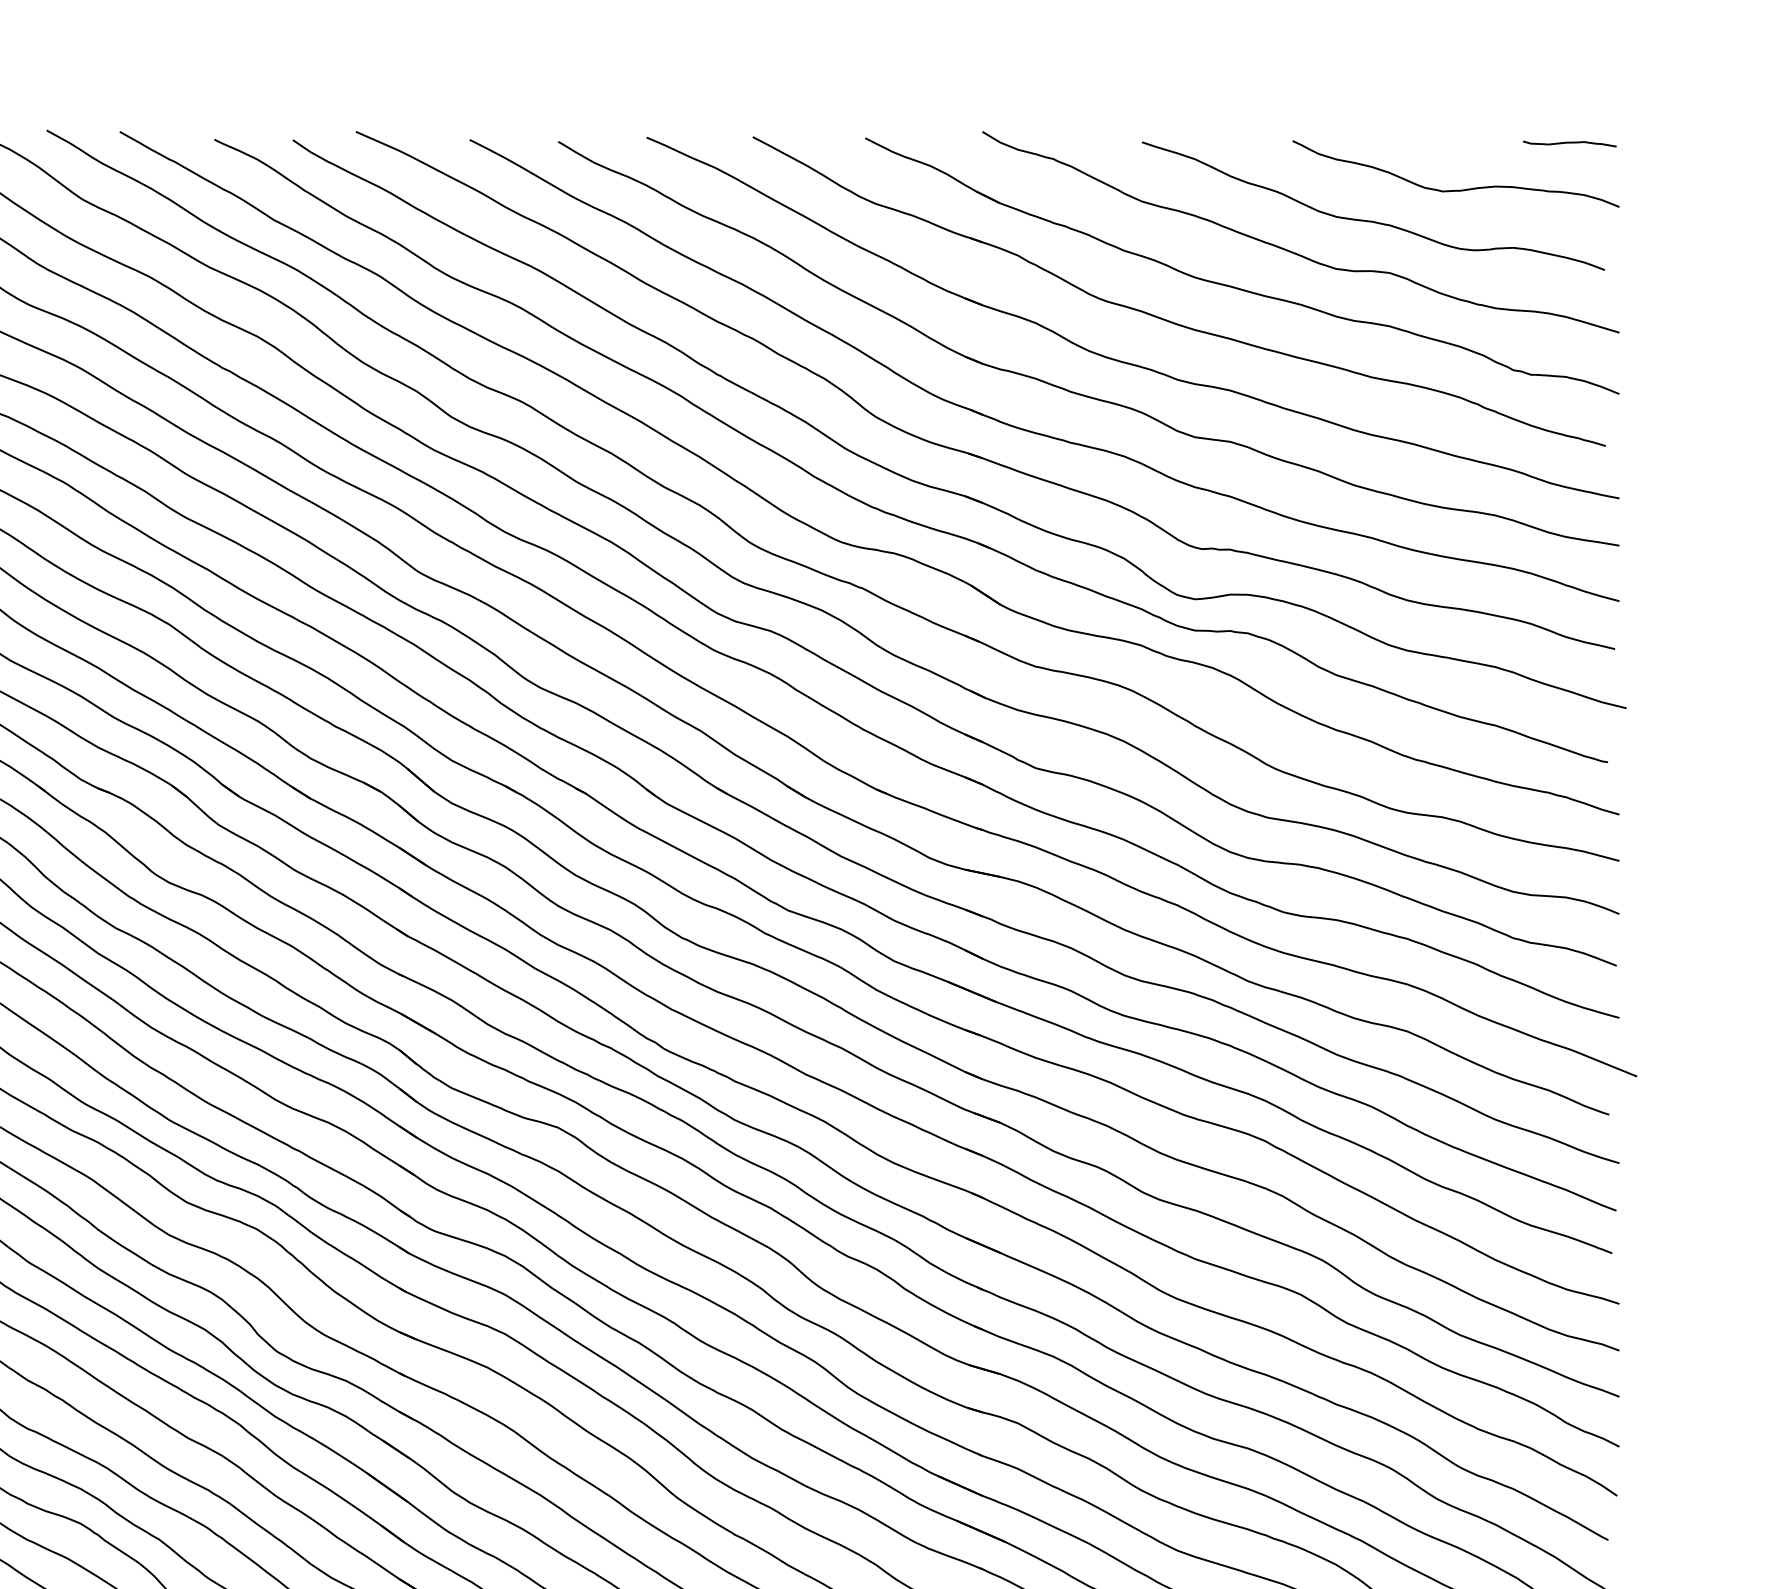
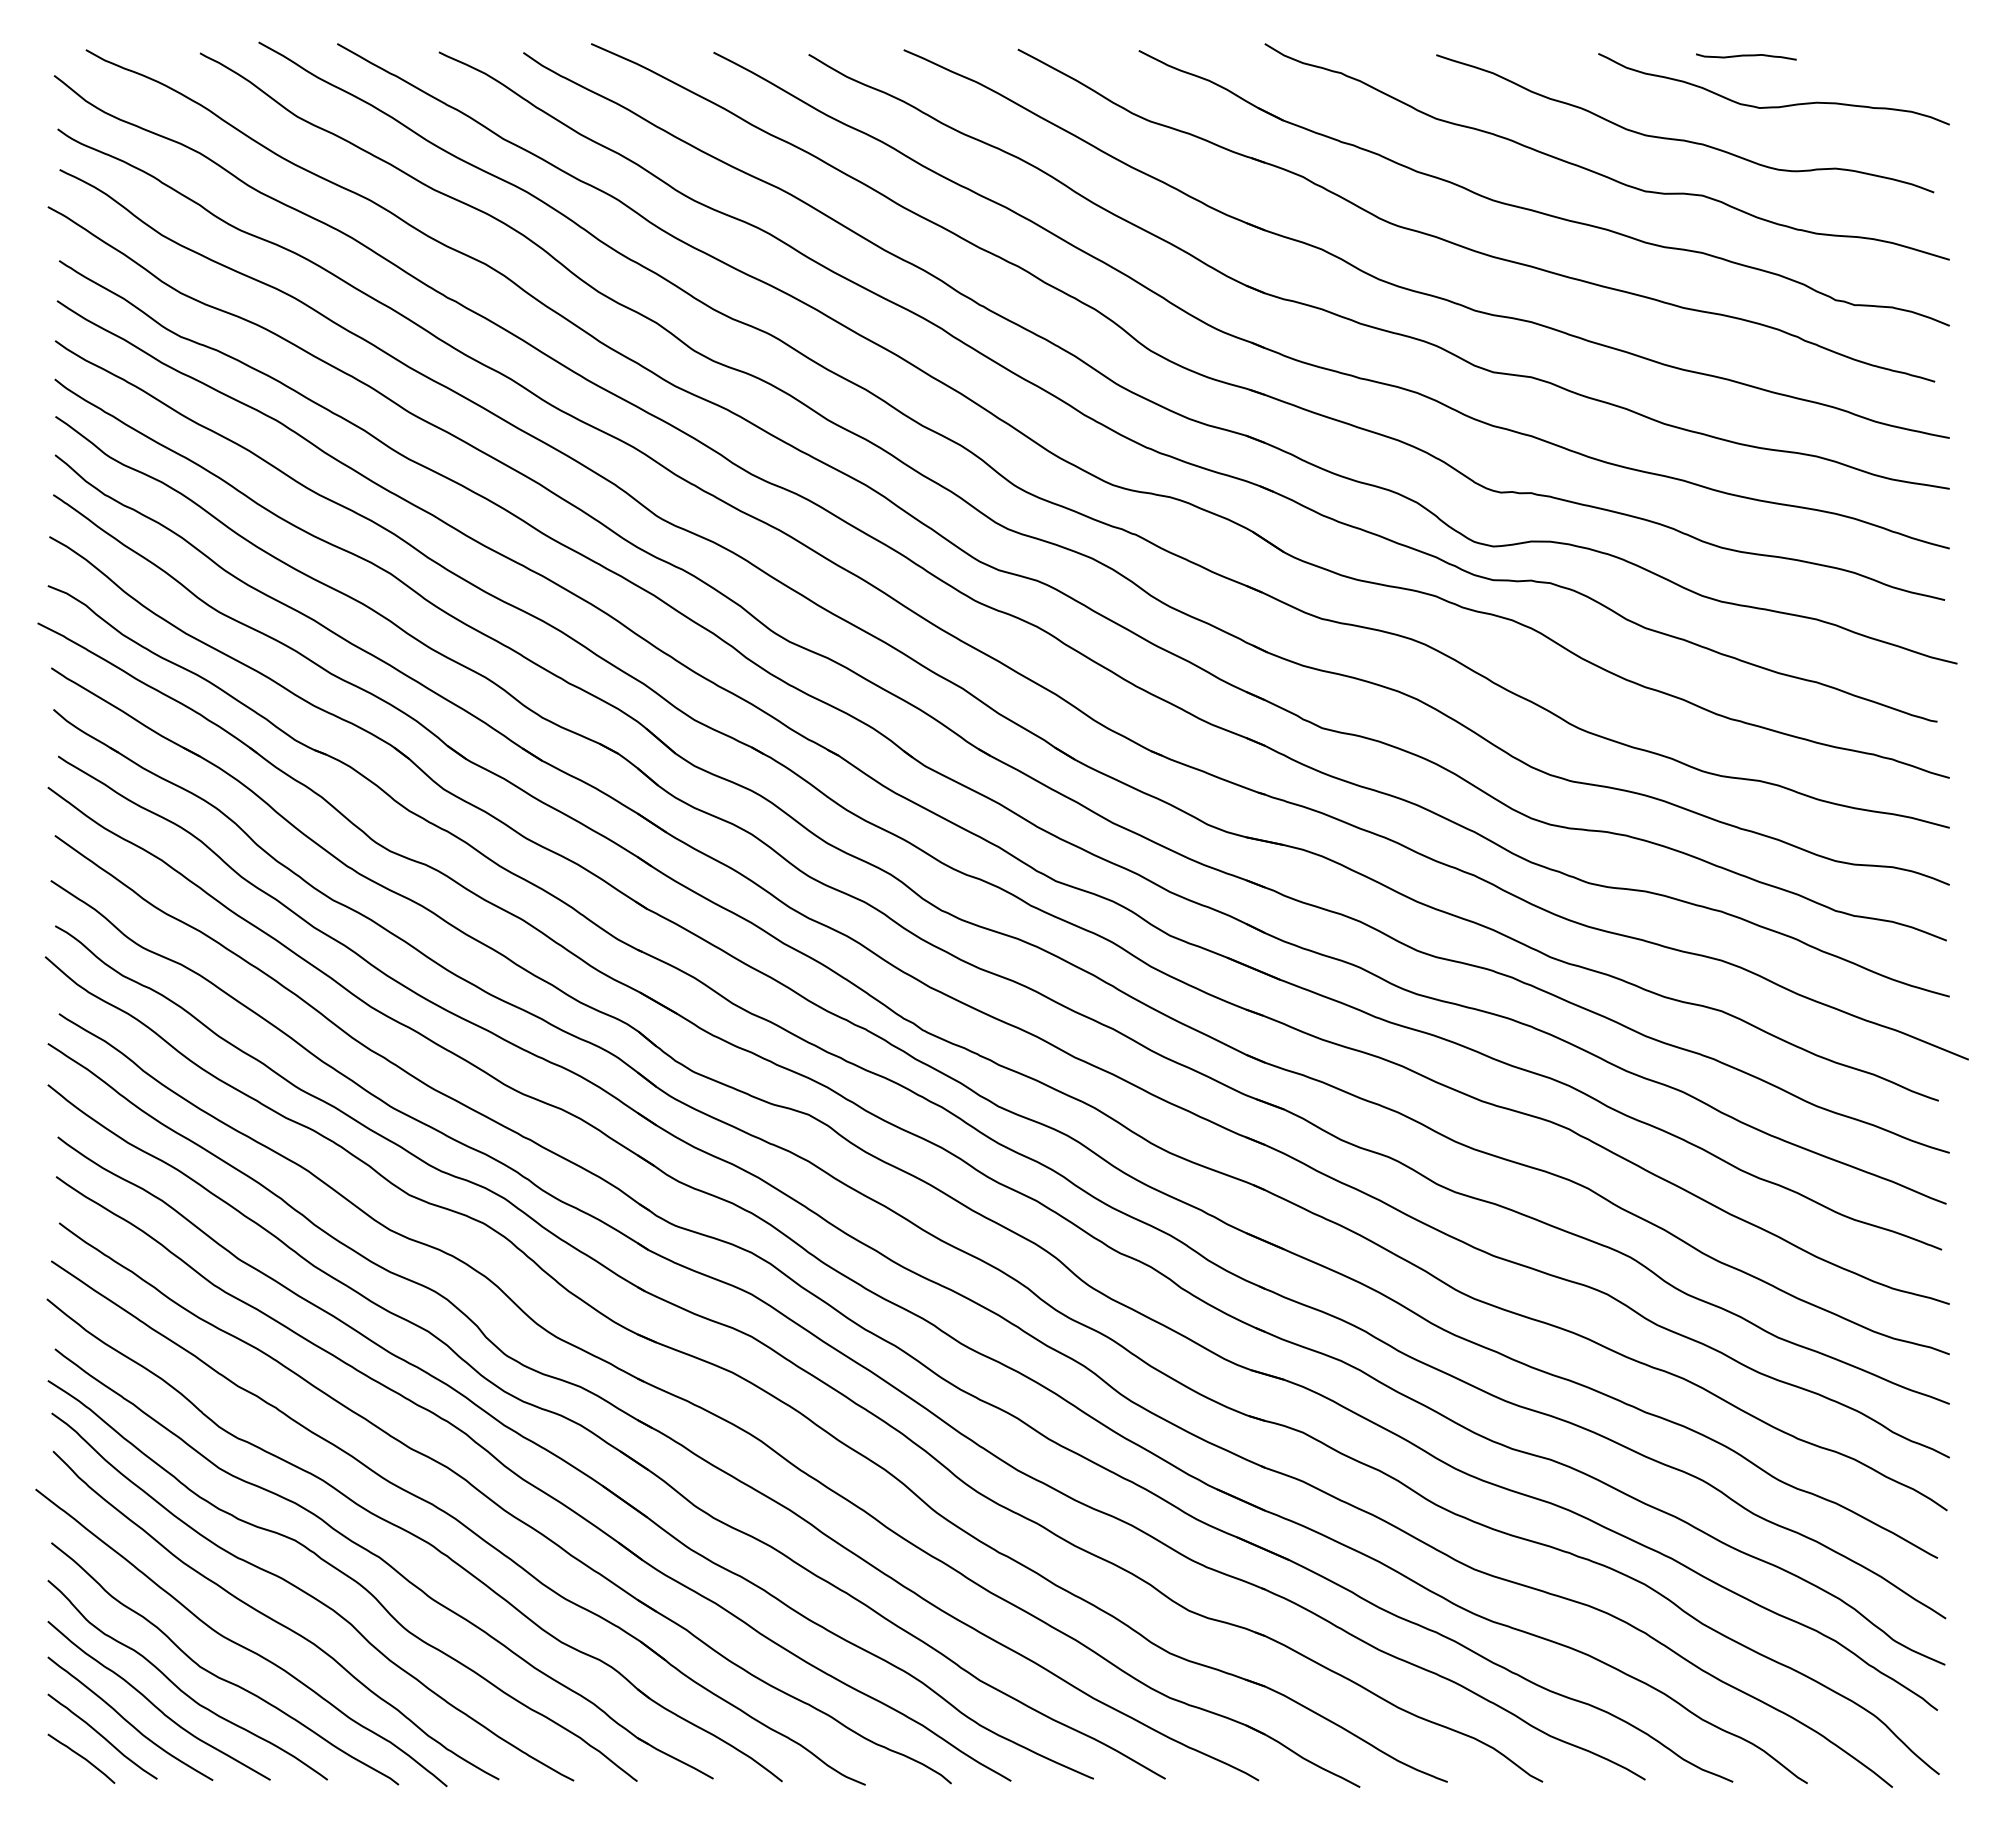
curve: (1569, 143) -> (1746, 56), moved

